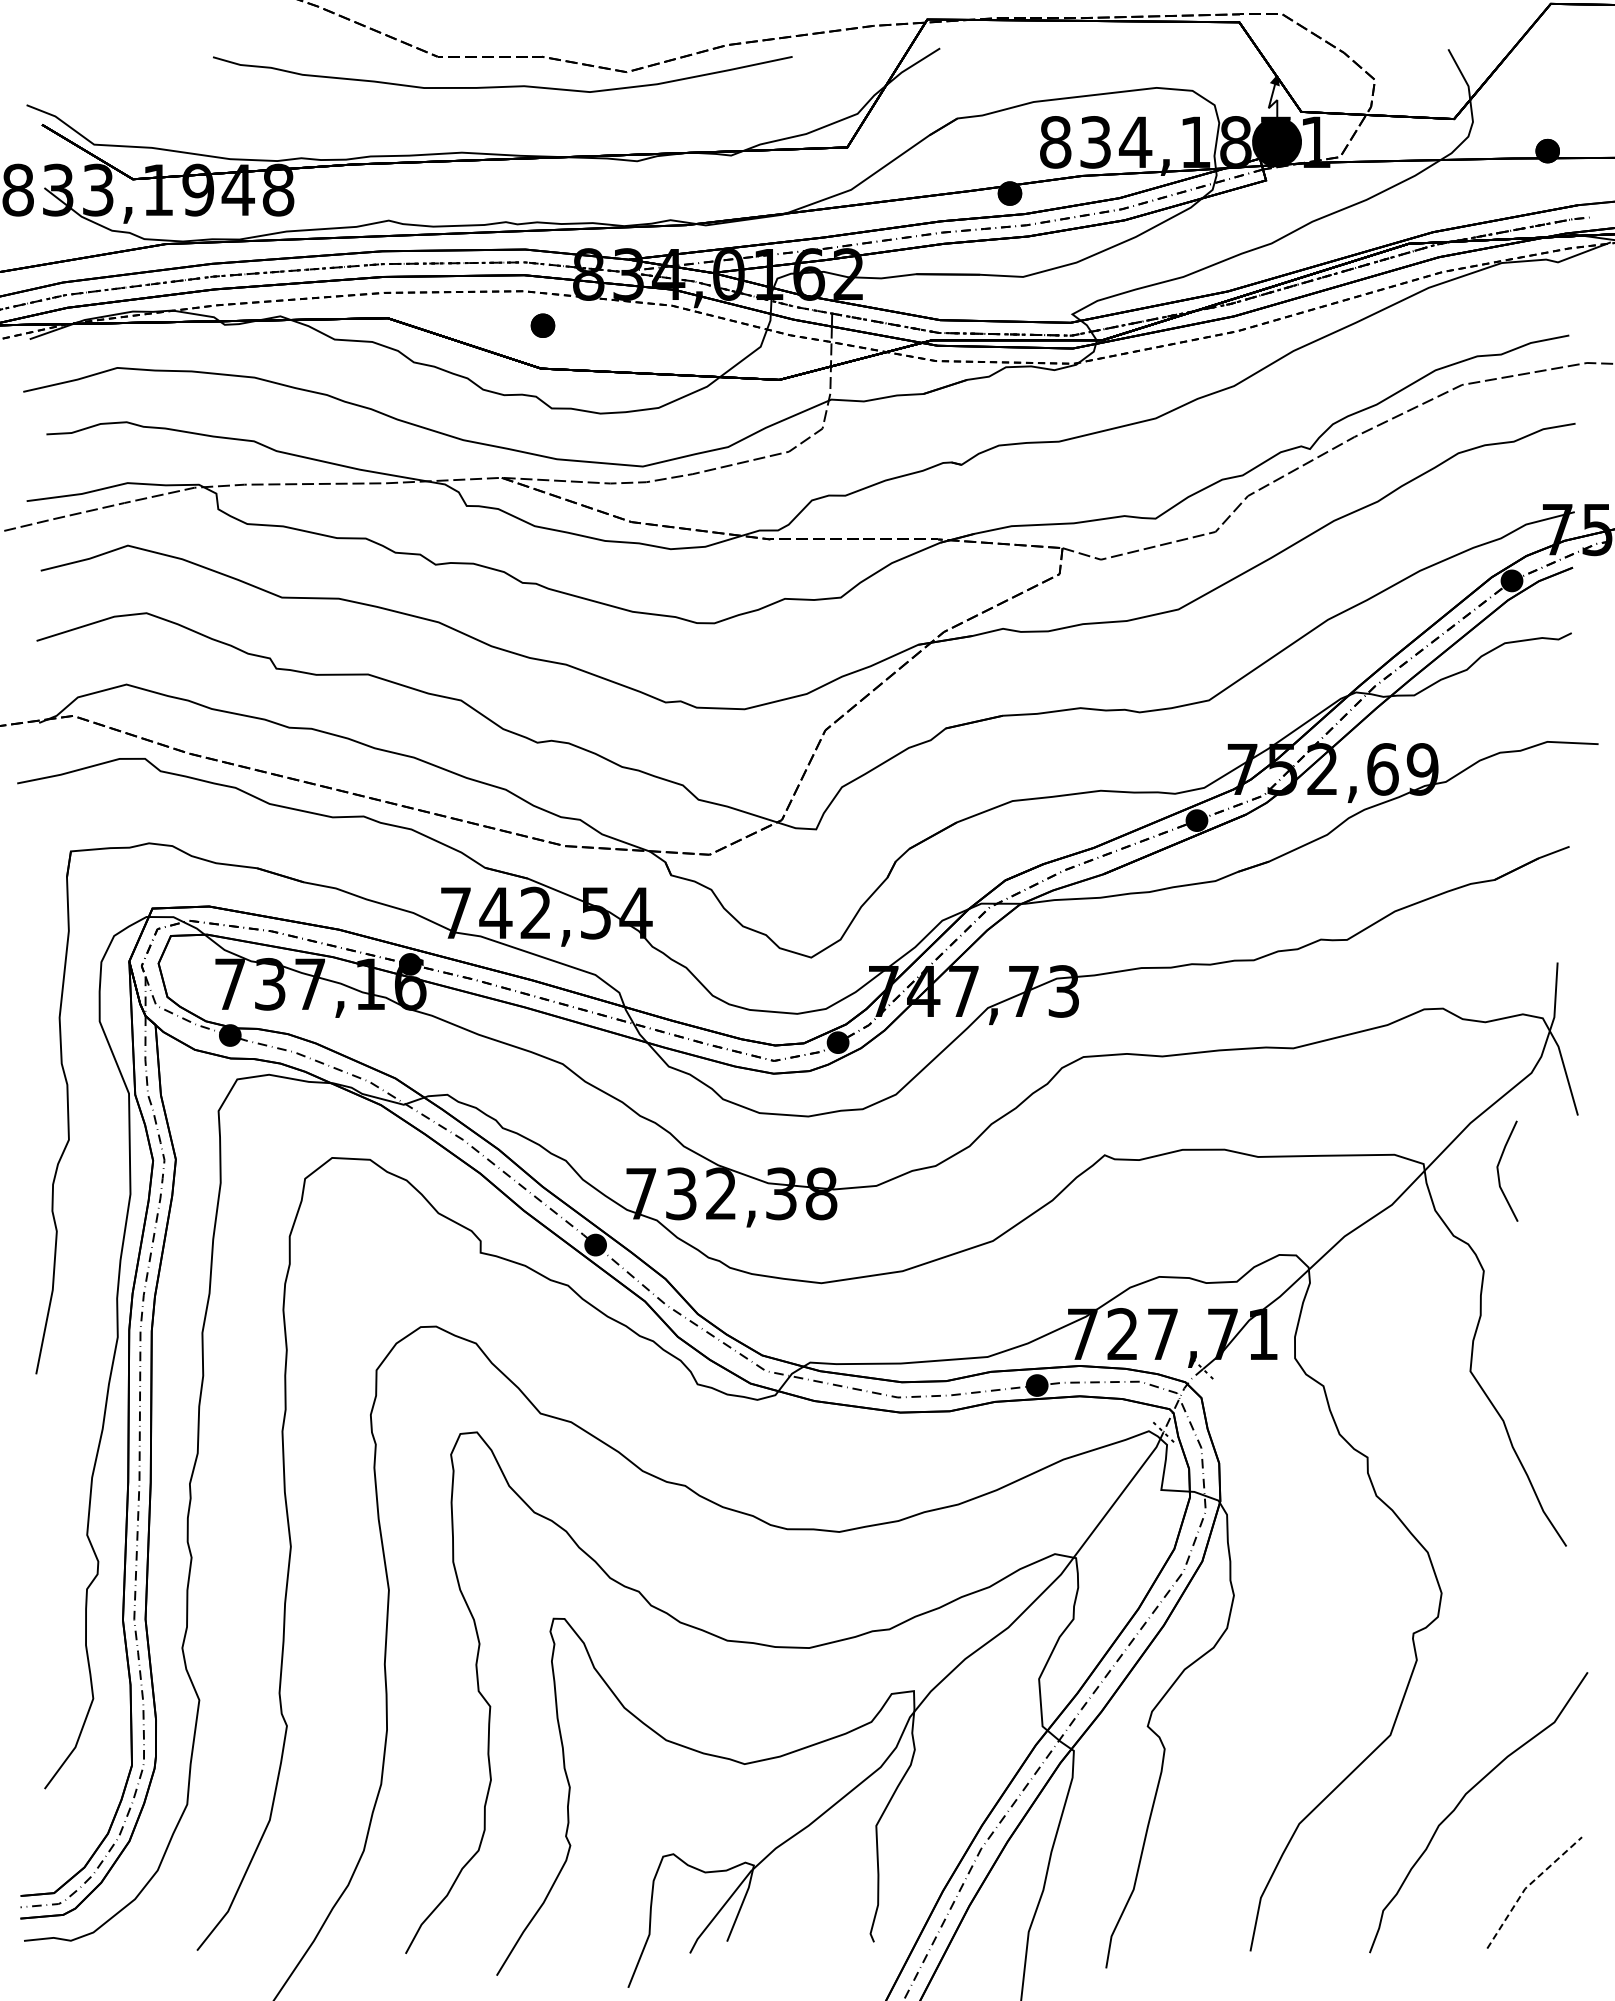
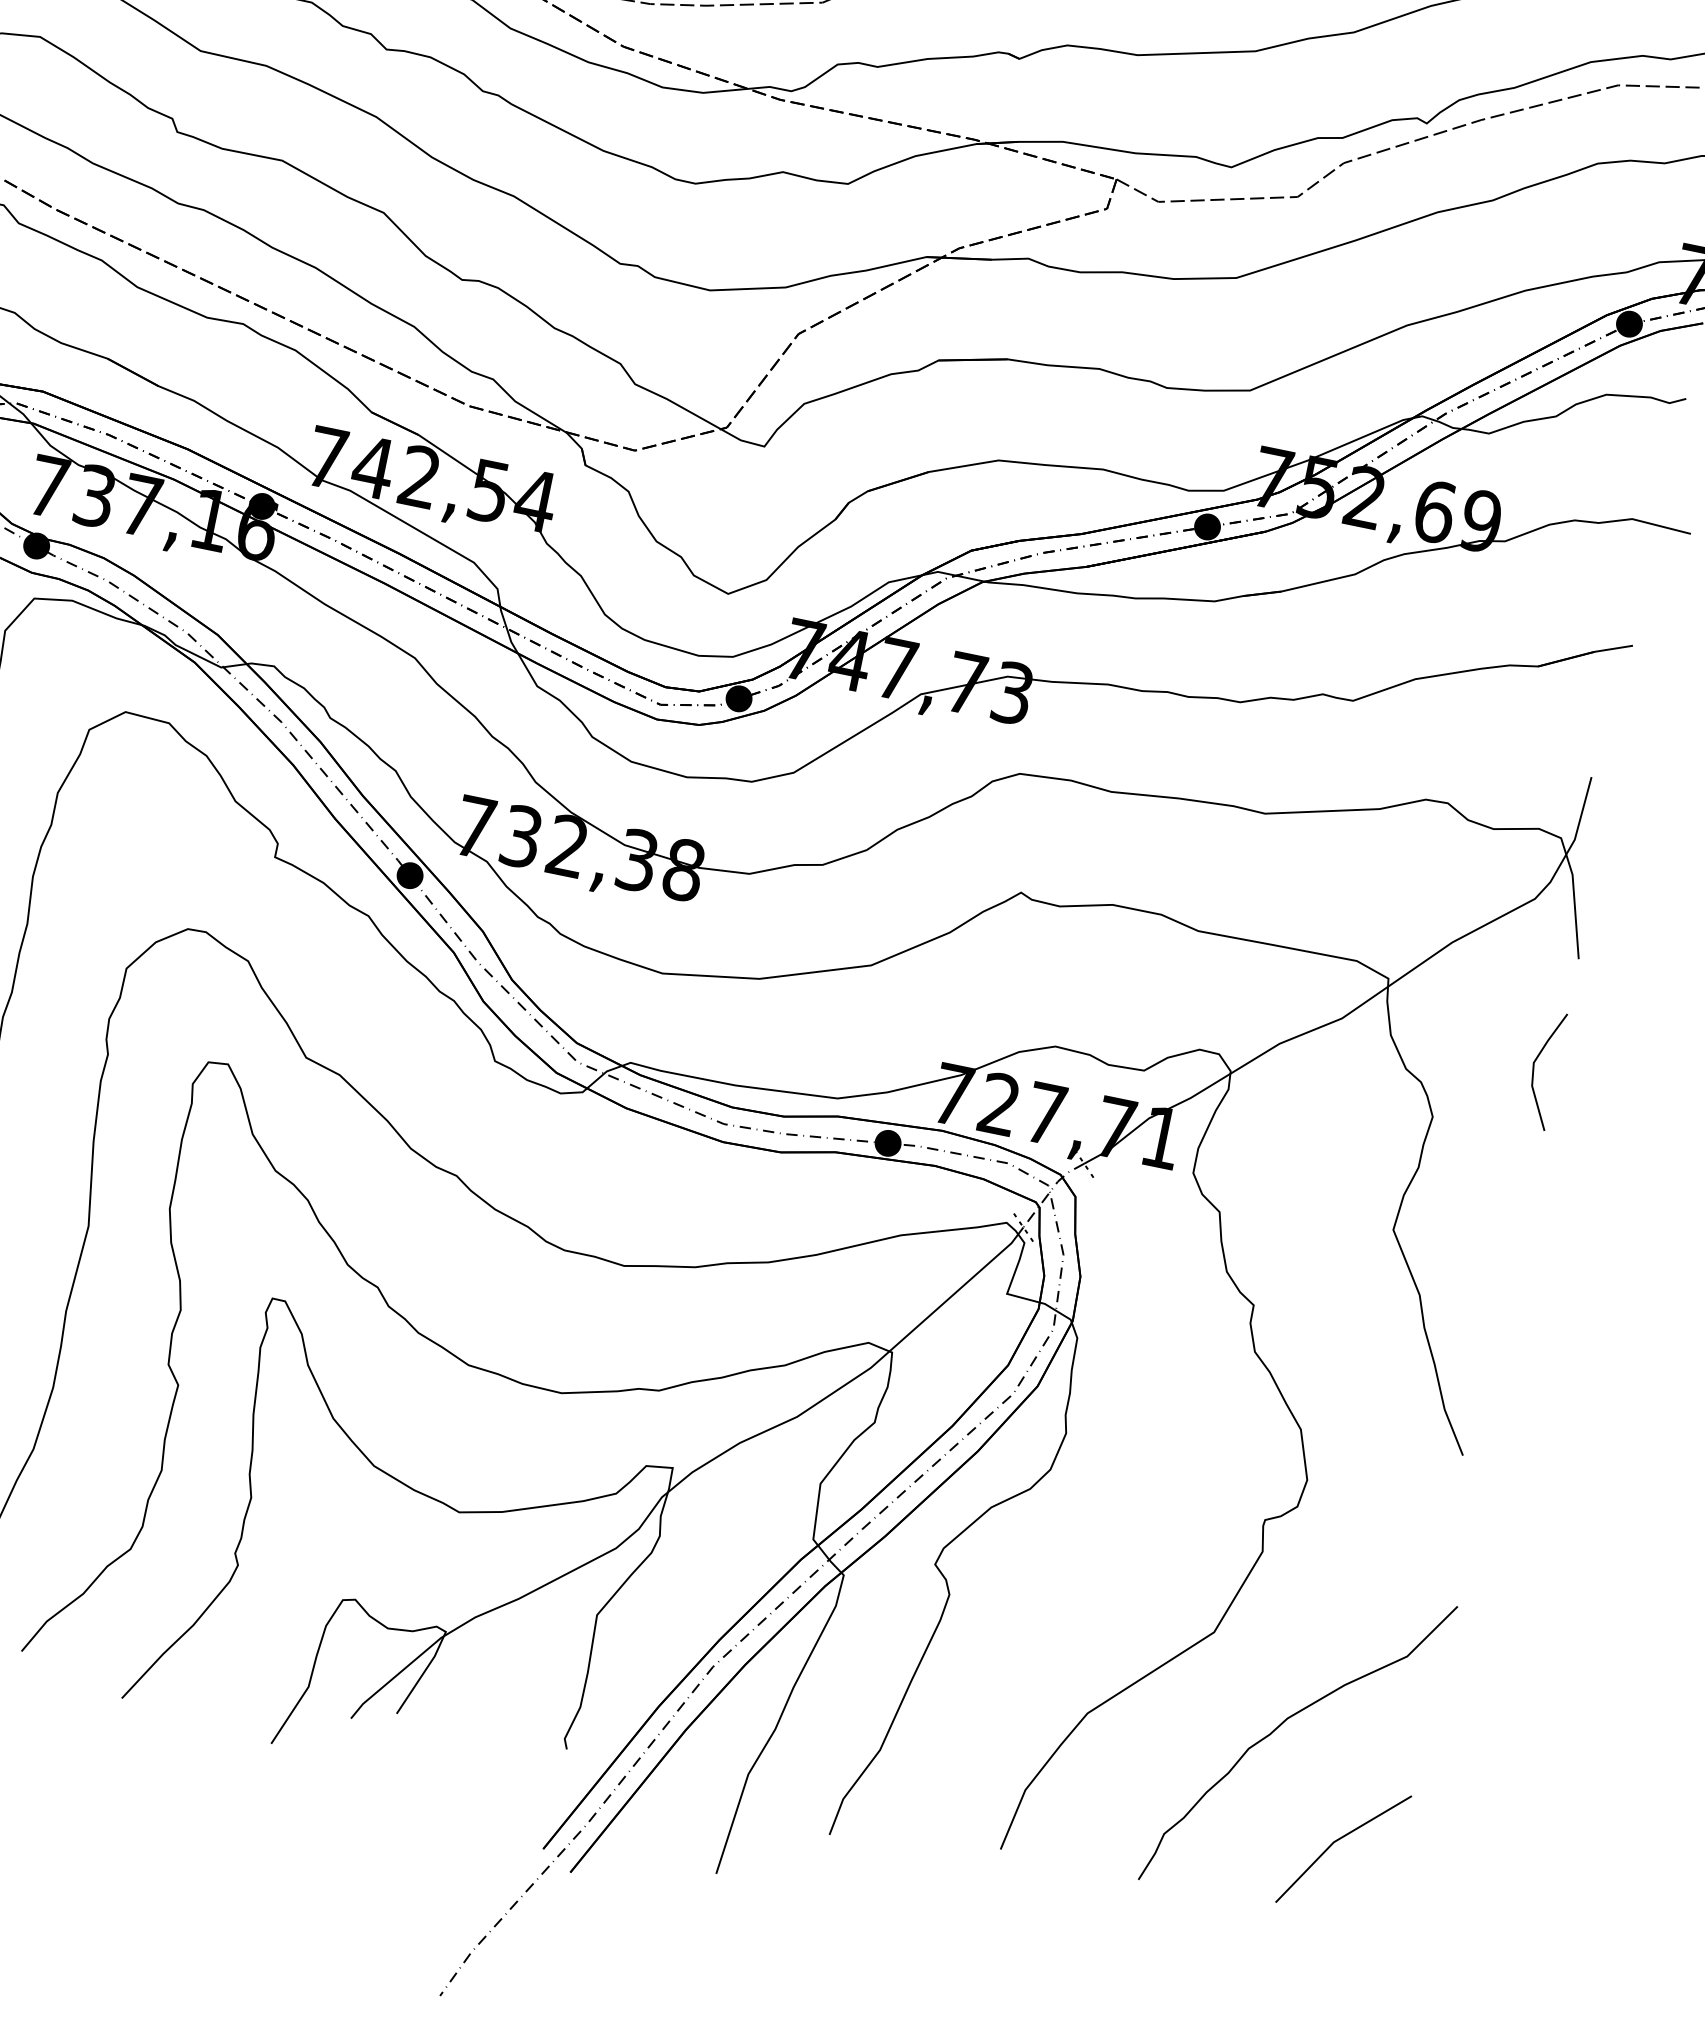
line: (1499, 1173) -> (1534, 1070), moved
line: (1527, 1886) -> (1336, 1840), dashed -> solid

